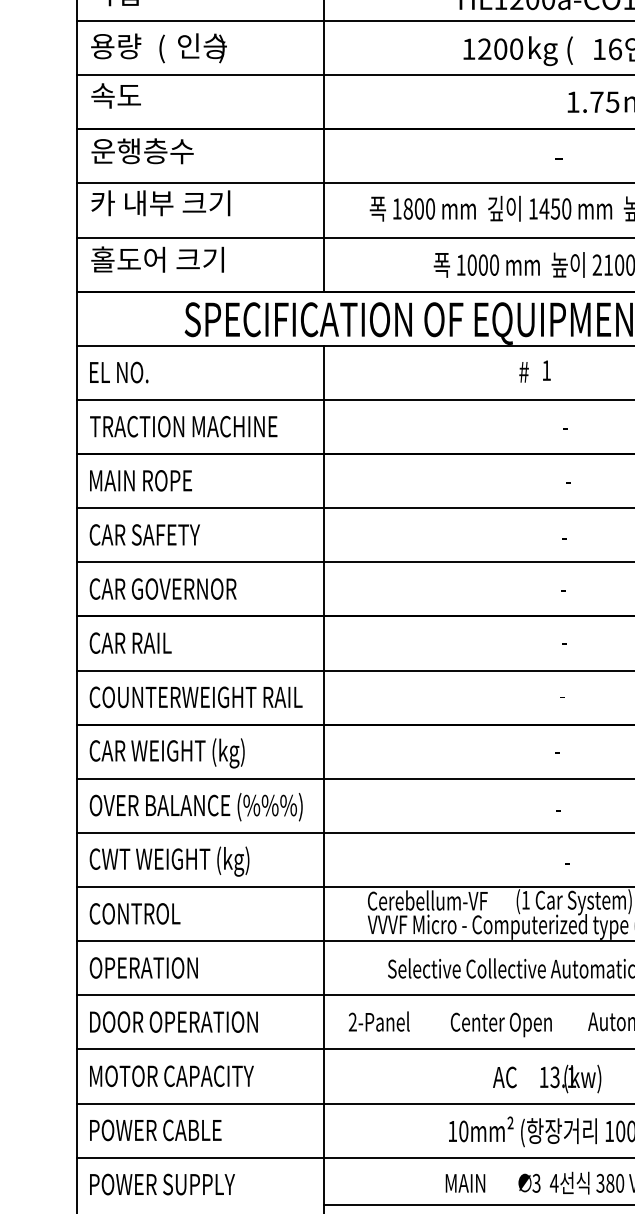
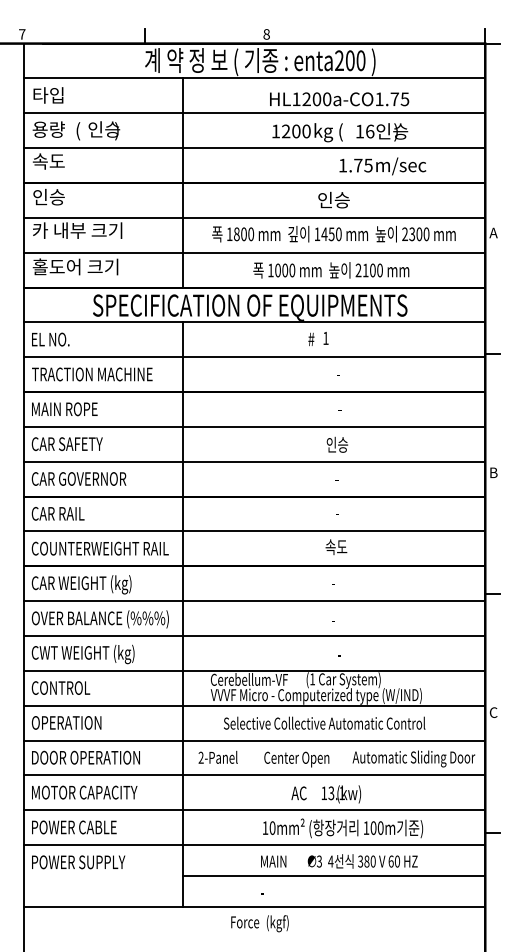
text: (142, 150) -> (65, 196), 운행층수 -> 인승
text: (558, 154) -> (333, 199), - -> 인승
text: (564, 535) -> (337, 444), - -> 인승
text: (563, 695) -> (336, 547), - -> 속도

